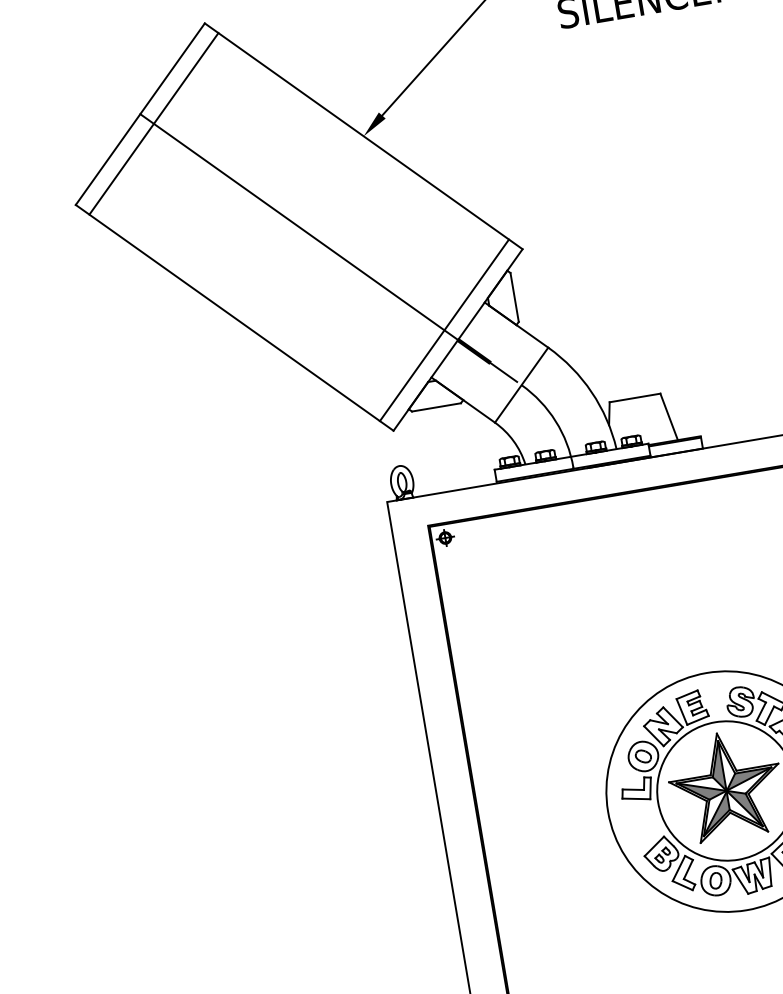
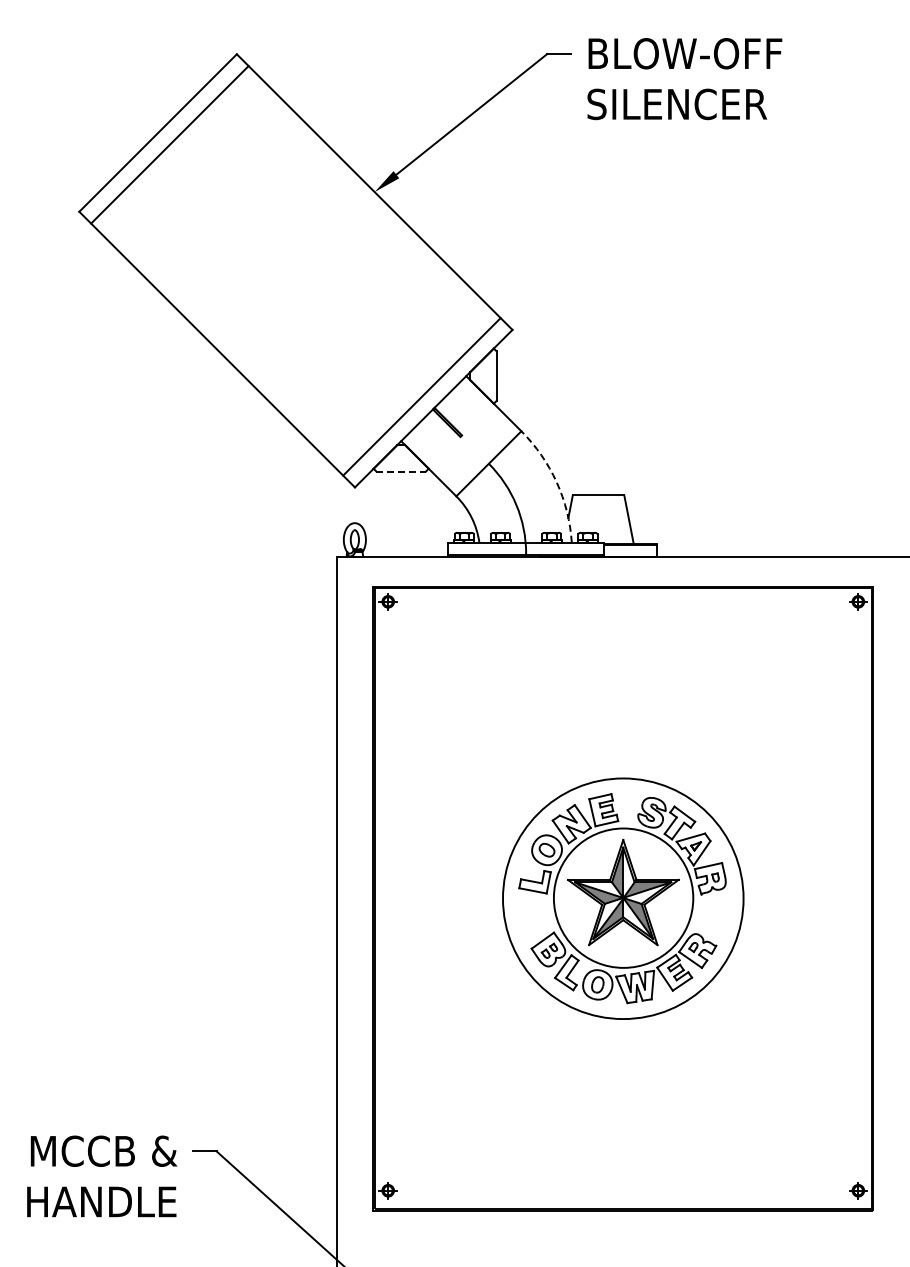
line: (328, 248) -> (321, 296), removed
arc: (591, 392) -> (556, 482), solid -> dashed
line: (436, 407) -> (401, 471), solid -> dashed

